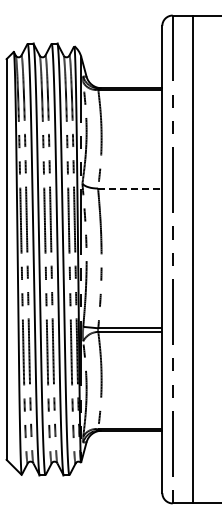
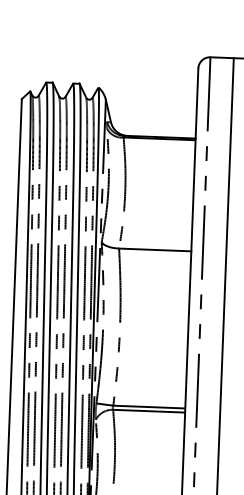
line: (130, 188) -> (155, 249), dashed -> solid

